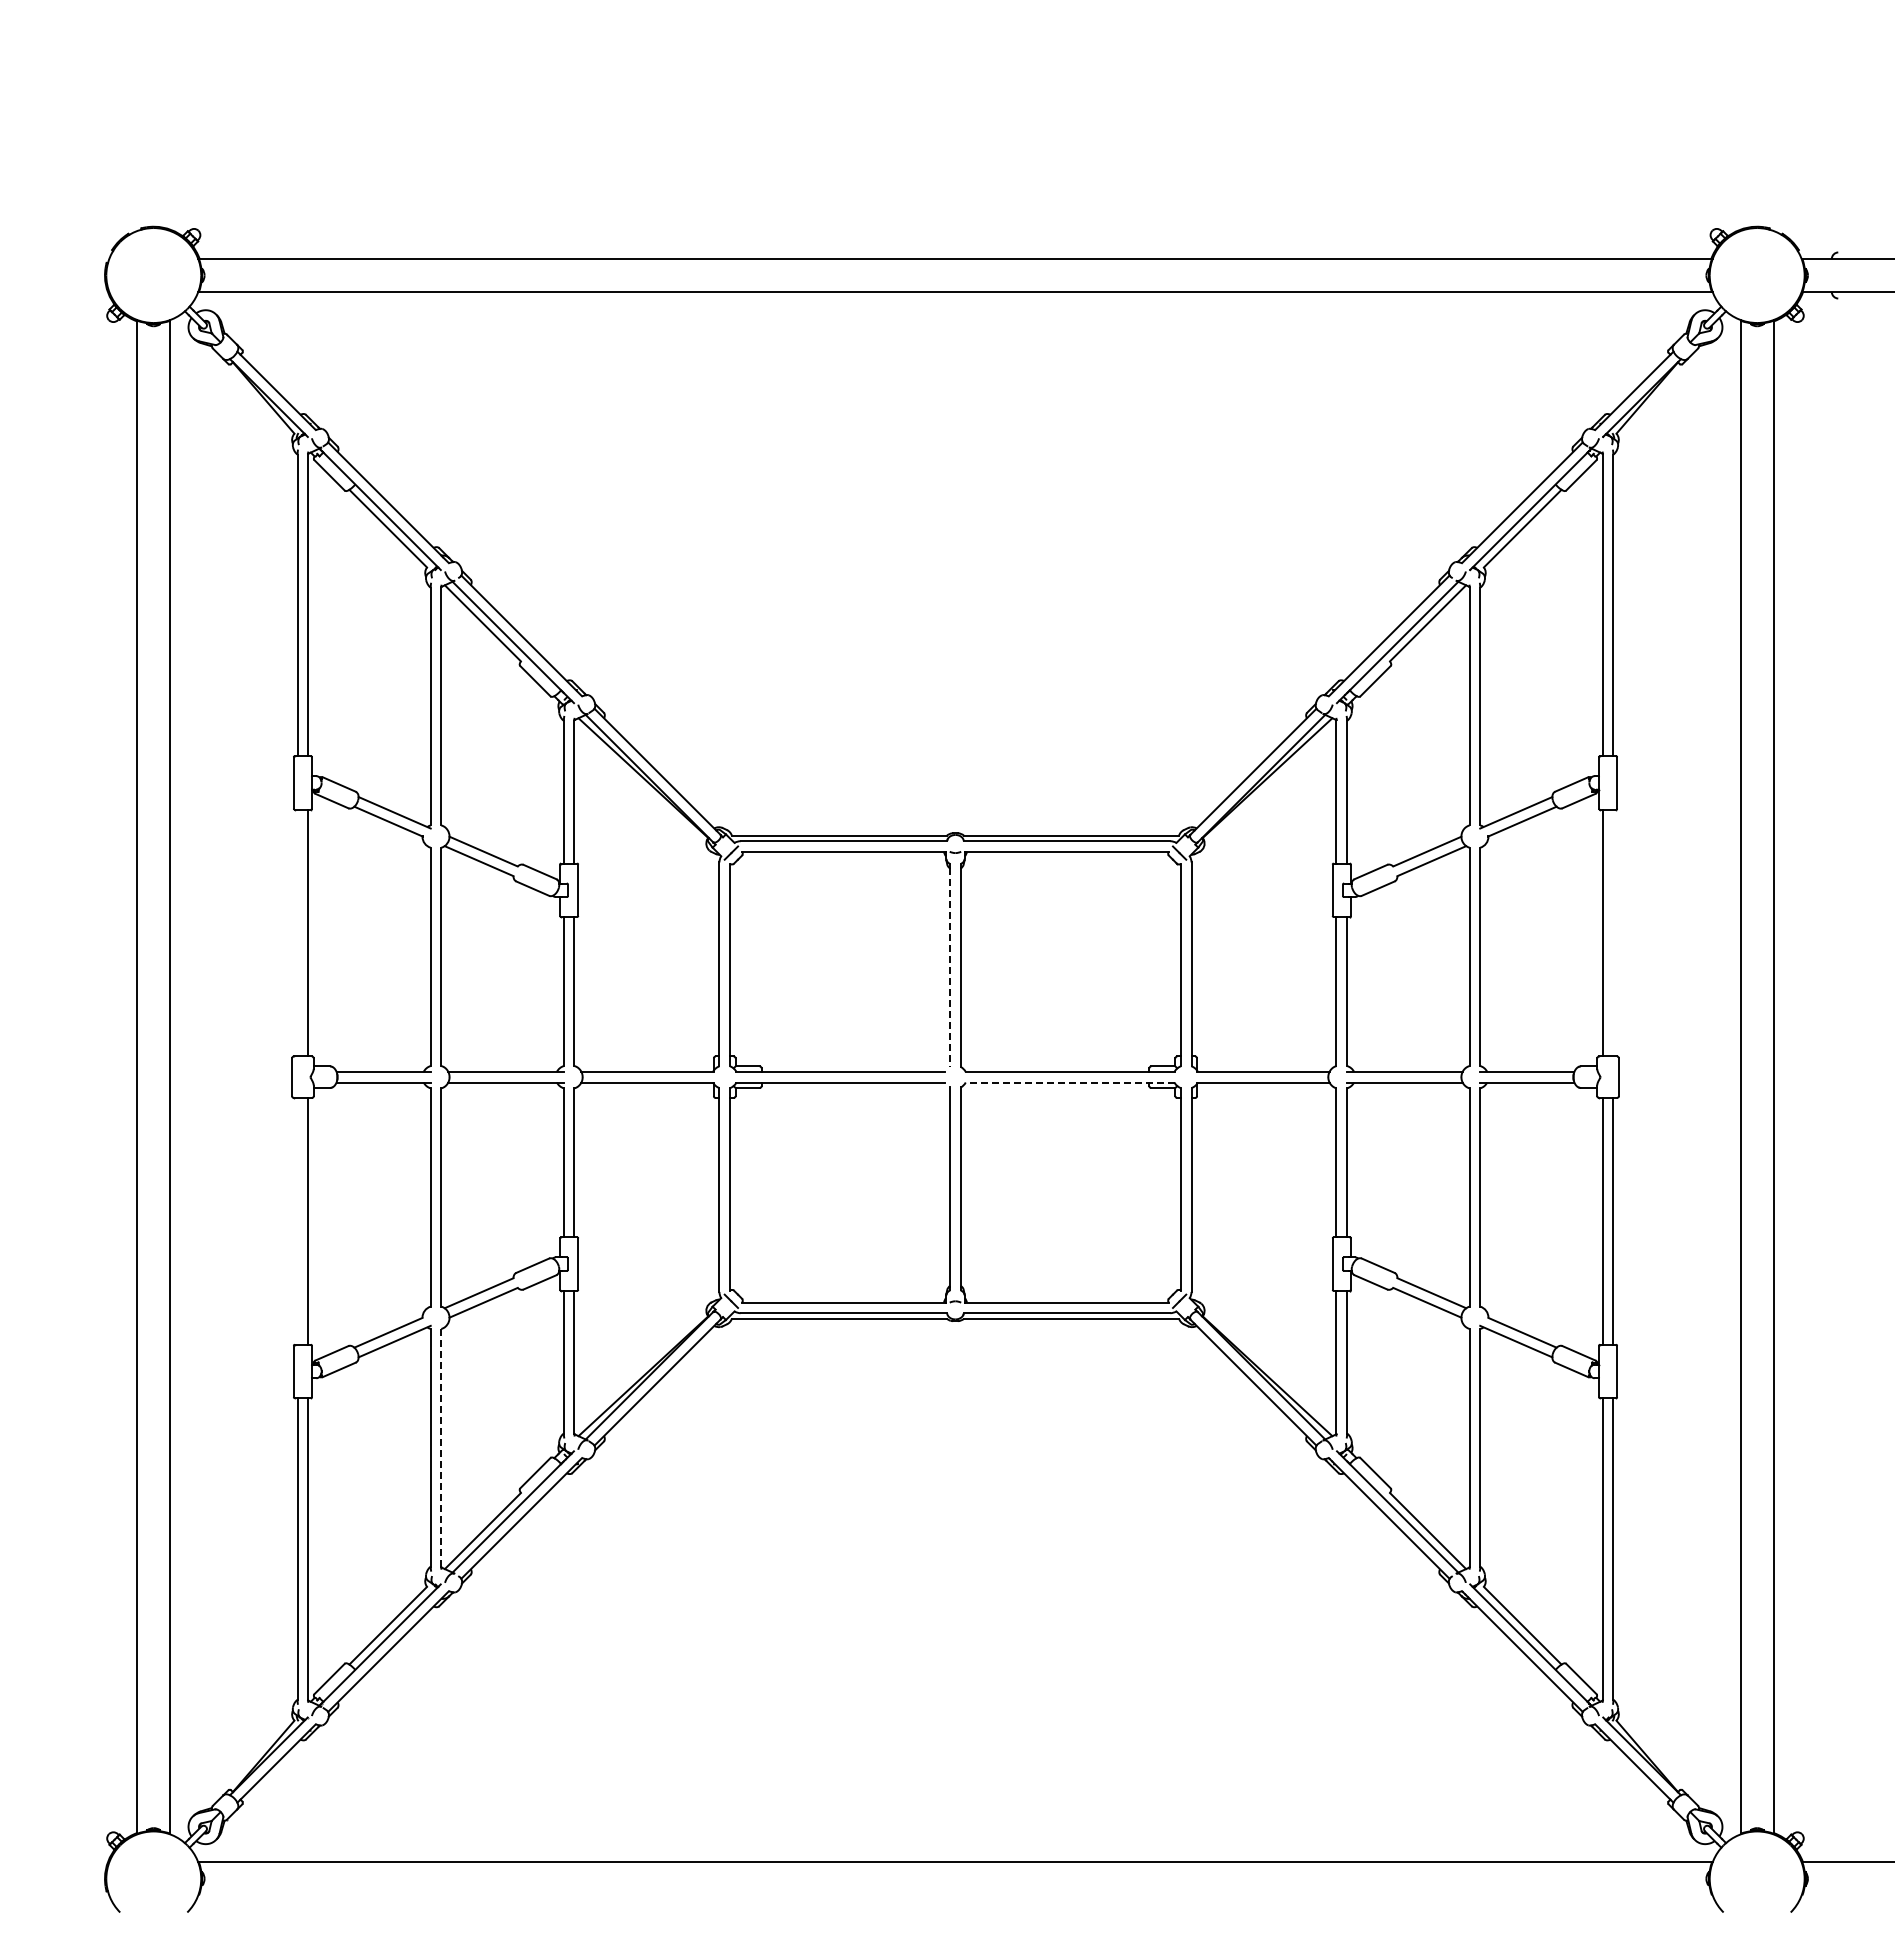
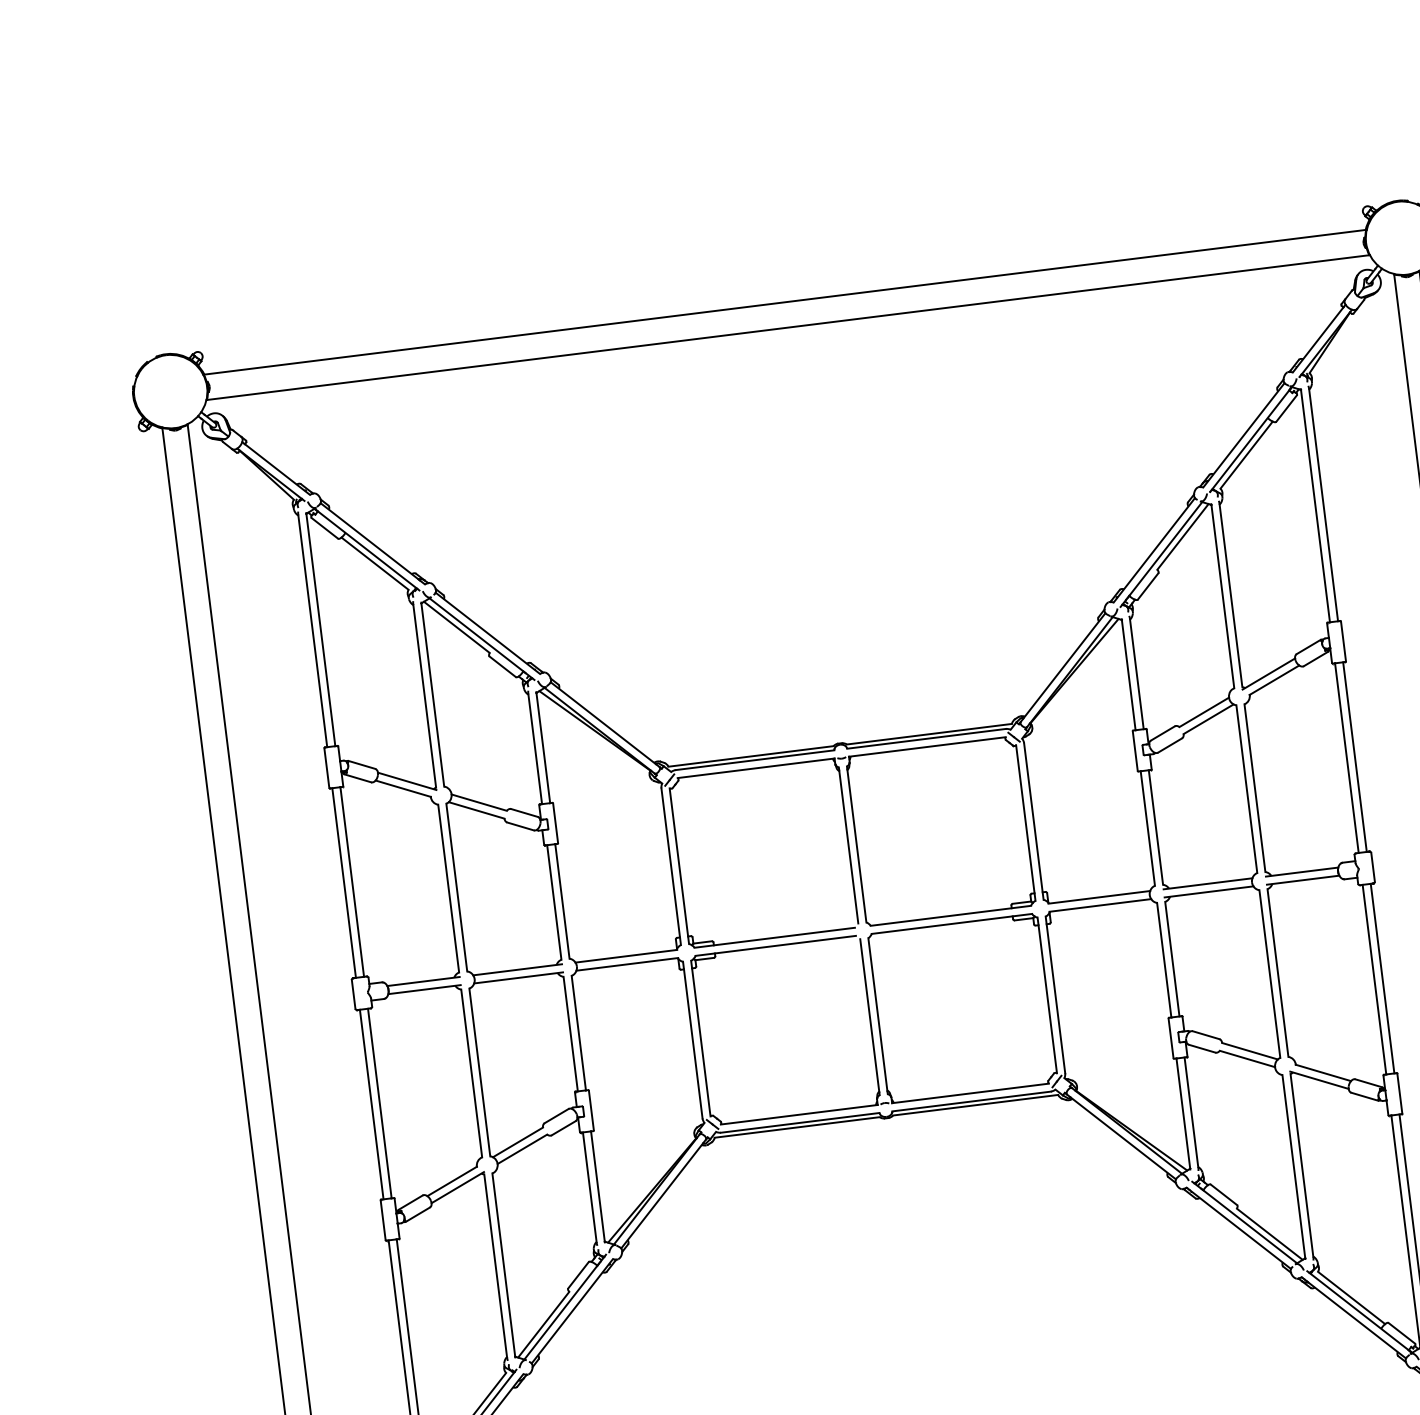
line: (297, 932) -> (343, 882), added
line: (1613, 932) -> (1355, 756), added
line: (950, 967) -> (849, 847), dashed -> solid
line: (1069, 1082) -> (951, 923), dashed -> solid
line: (297, 1221) -> (371, 1104), added
line: (441, 1447) -> (503, 1264), dashed -> solid

